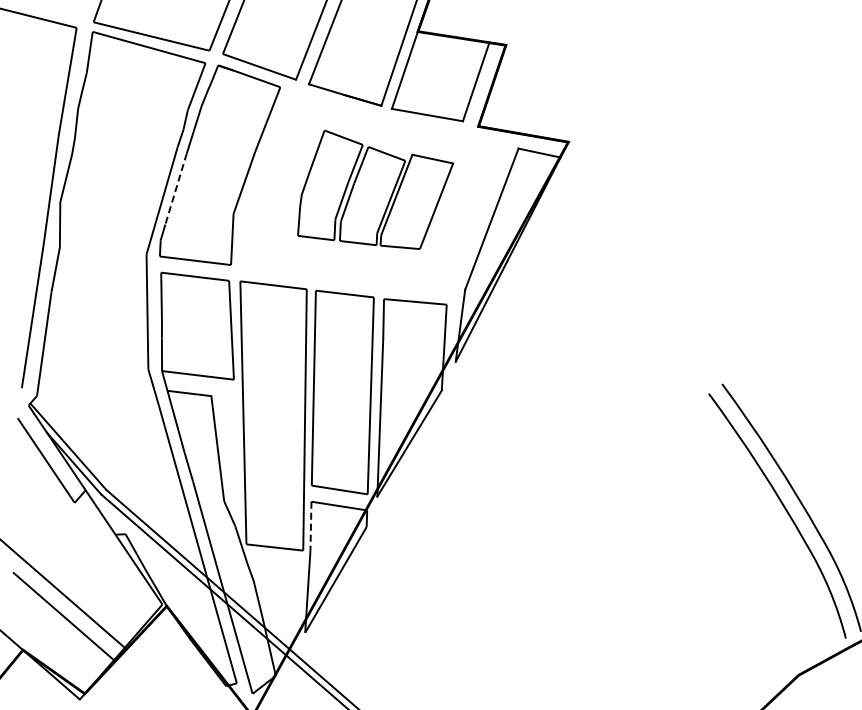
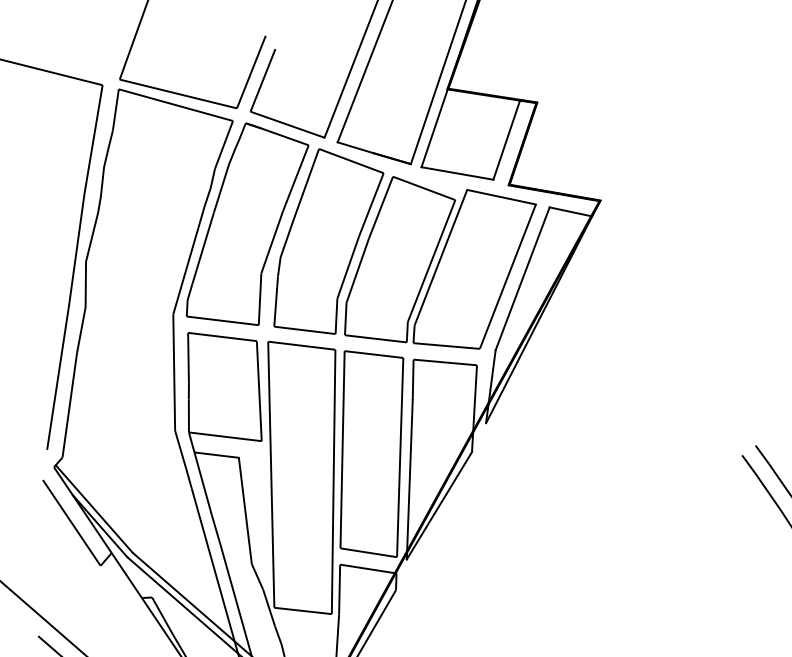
line: (175, 189) -> (202, 248), dashed -> solid
part: (375, 189) -> (404, 248), size x1.67
line: (310, 526) -> (339, 589), dashed -> solid

